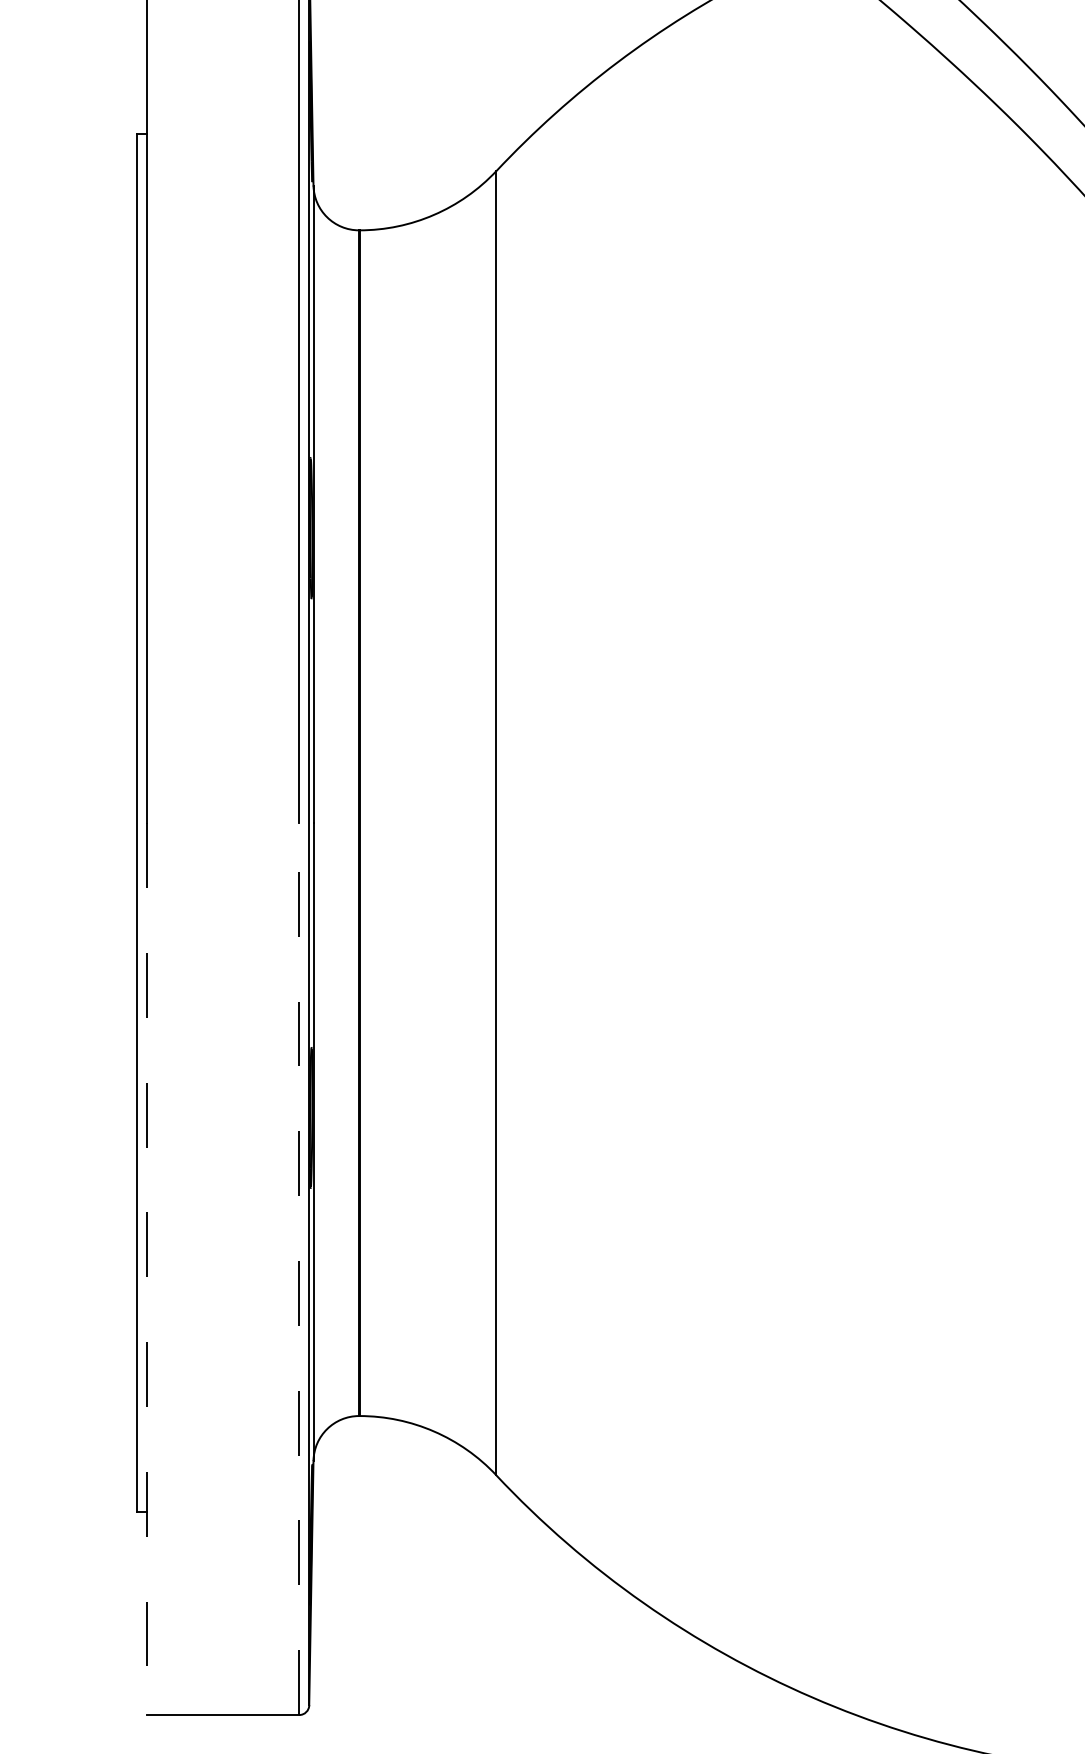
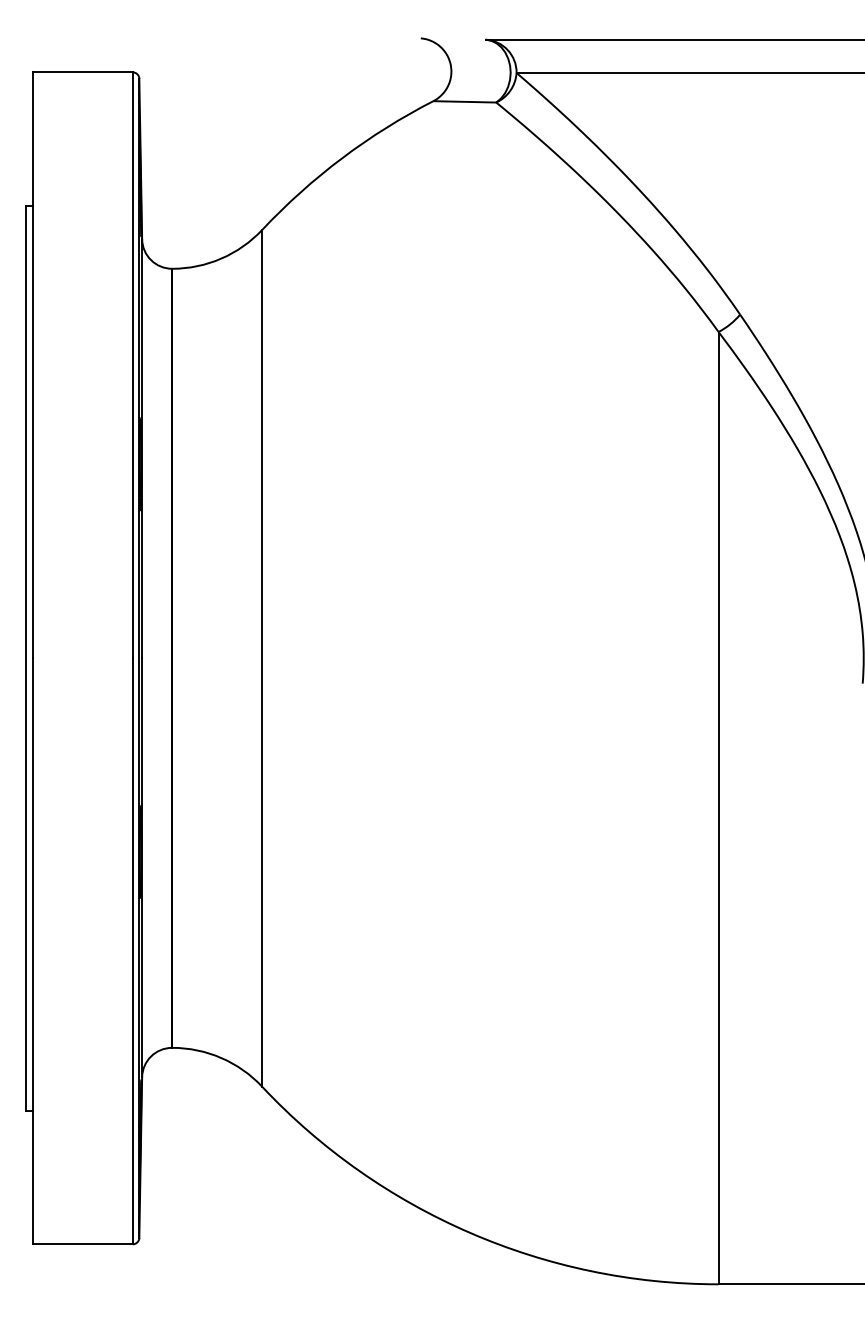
line: (146, 1269) -> (32, 951), dashed -> solid
line: (298, 1269) -> (132, 951), dashed -> solid

